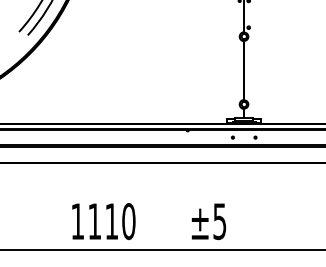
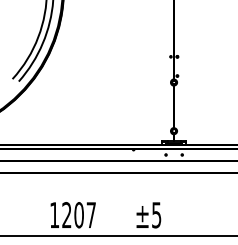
text: (112, 221) -> (79, 215), 1110 -> 1207

